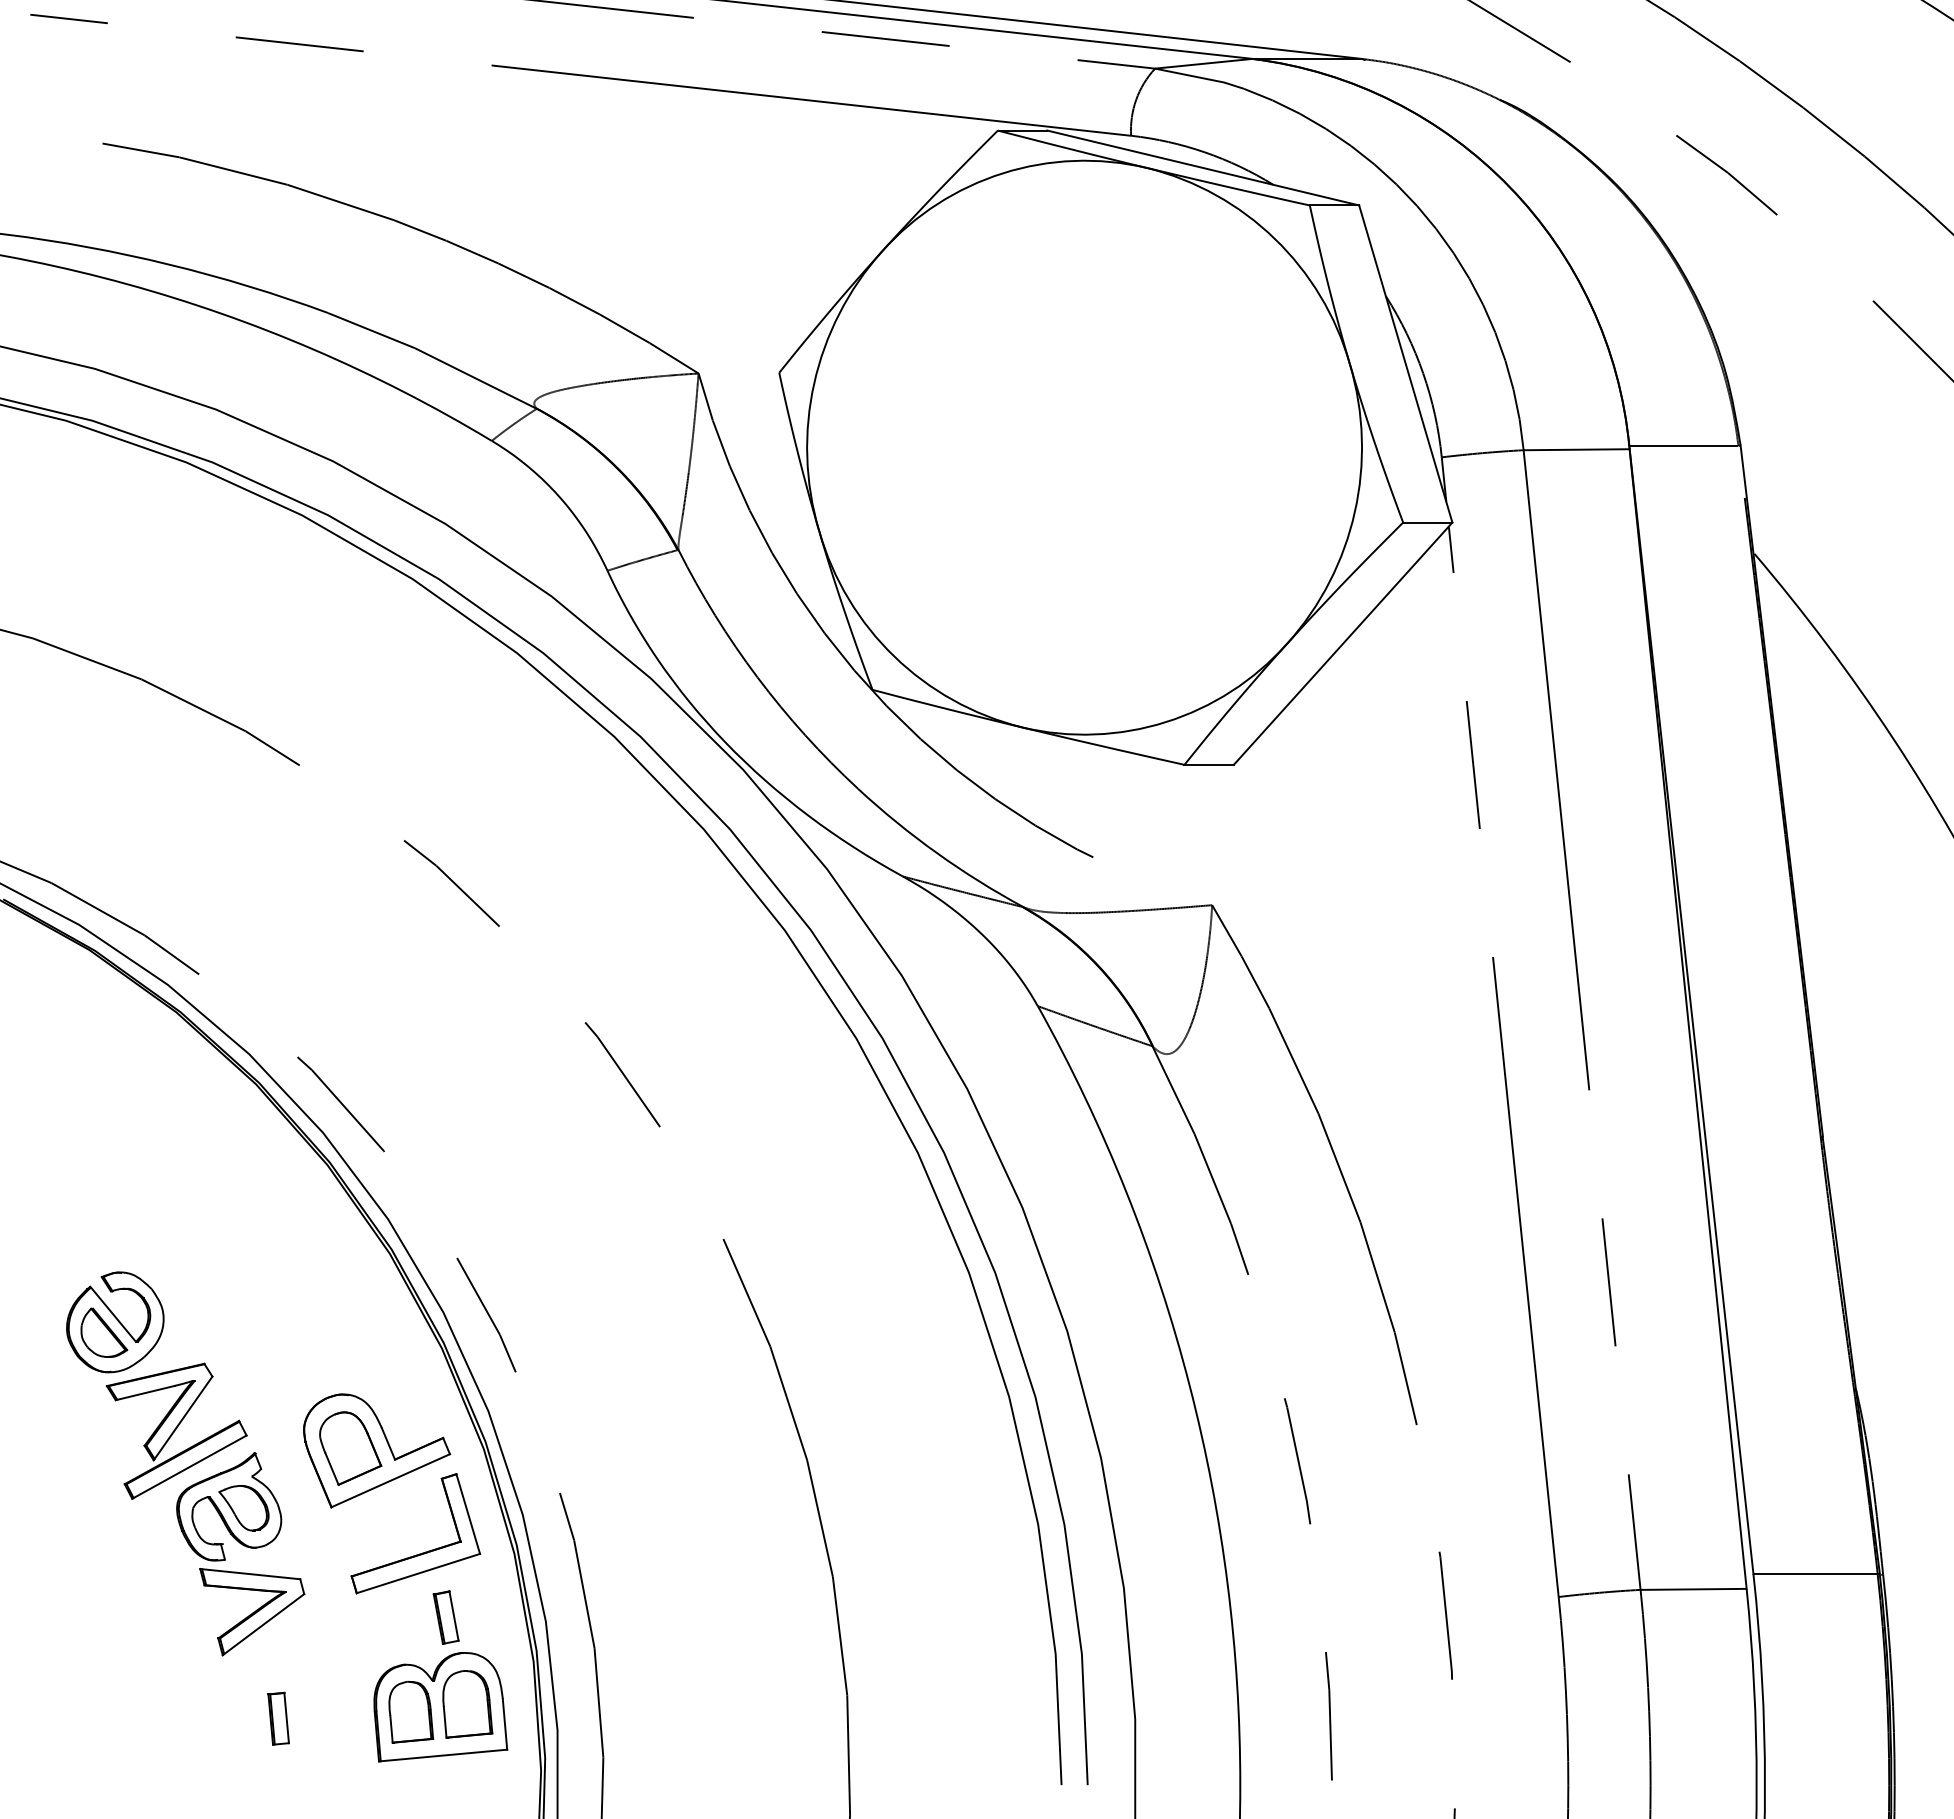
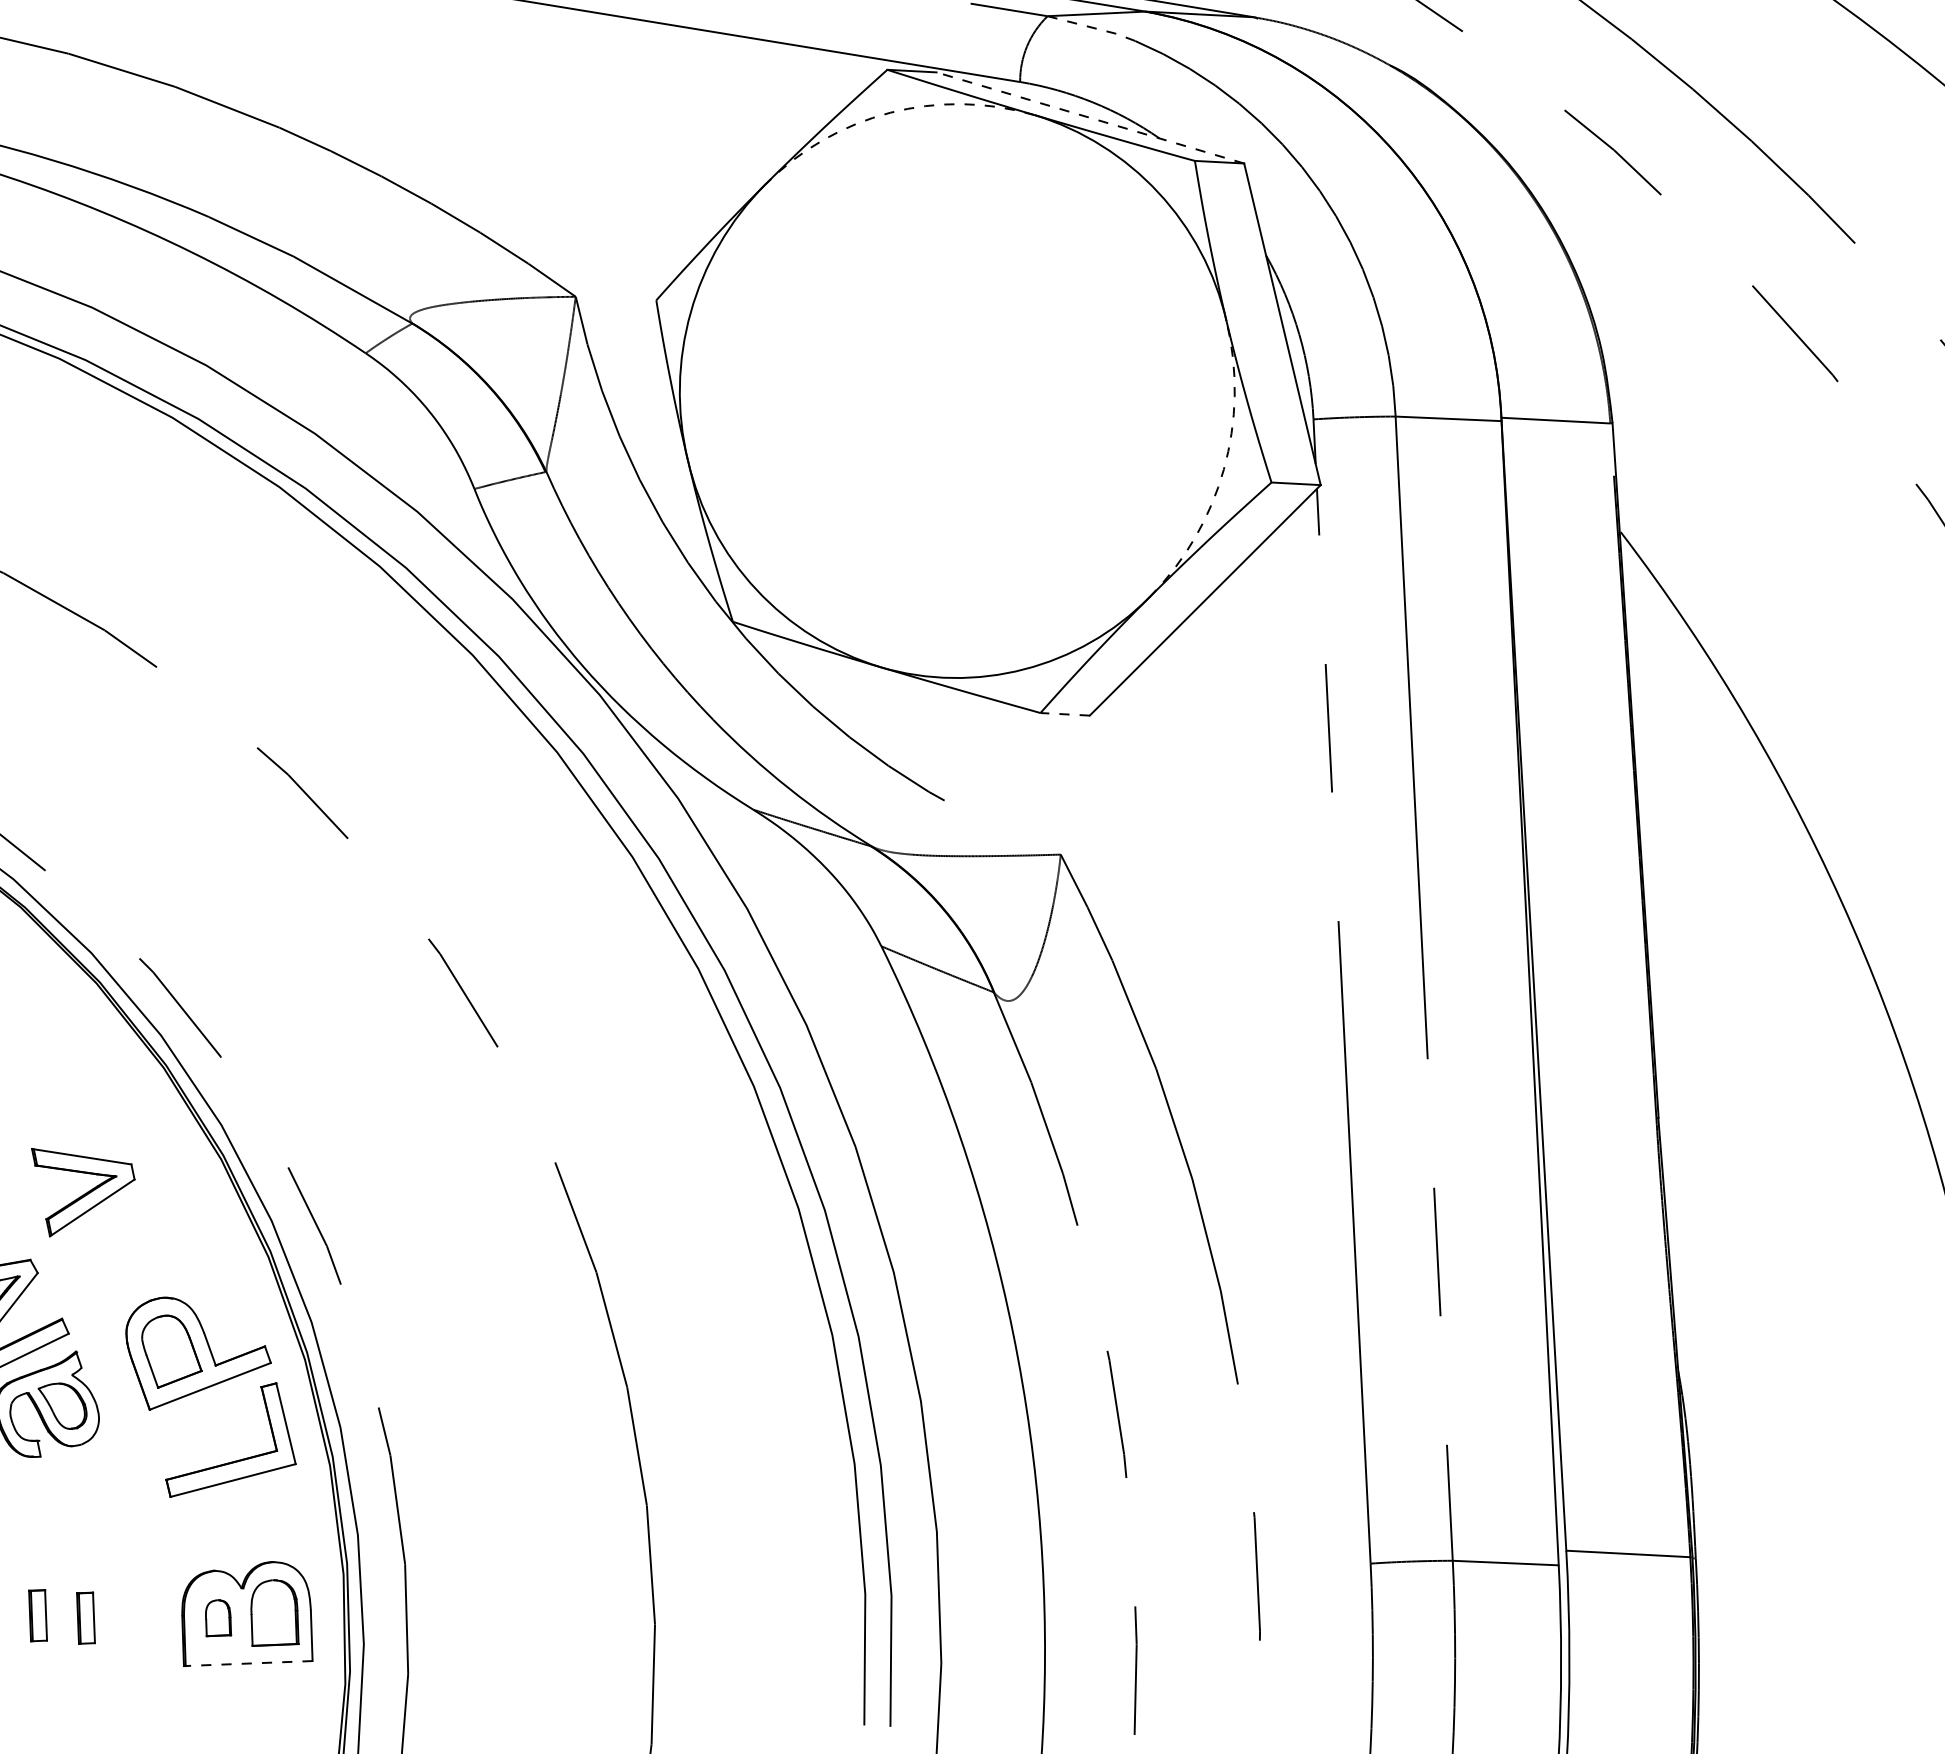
line: (1200, 77) -> (1092, 27), solid -> dashed
line: (1202, 167) -> (1089, 117), solid -> dashed
arc: (1002, 173) -> (889, 112), solid -> dashed
arc: (1354, 512) -> (1223, 469), solid -> dashed
line: (1209, 764) -> (1065, 713), solid -> dashed
part: (252, 1612) -> (81, 1195), moved
part: (445, 1617) -> (257, 1525), removed
part: (411, 1711) -> (219, 1617), size x0.6
part: (230, 1718) -> (37, 1615), added
line: (442, 1755) -> (247, 1663), solid -> dashed

